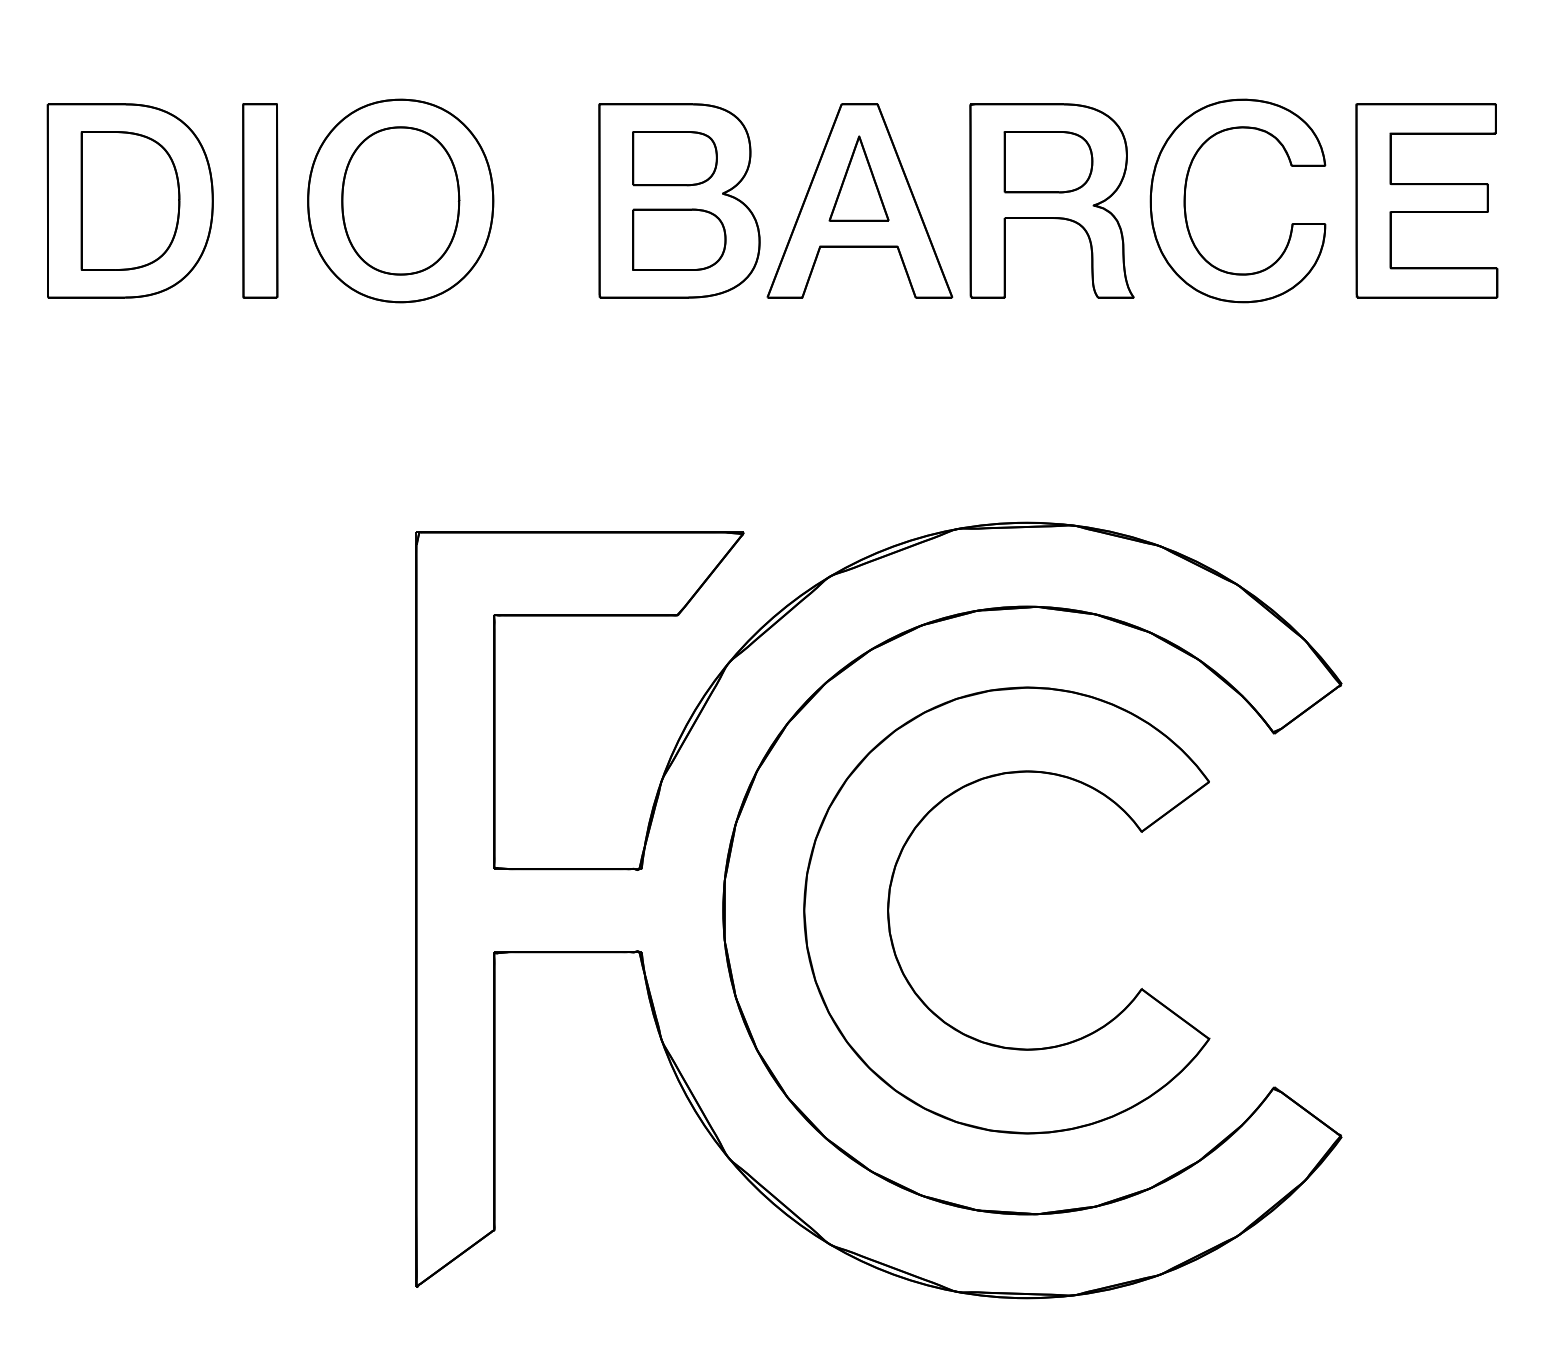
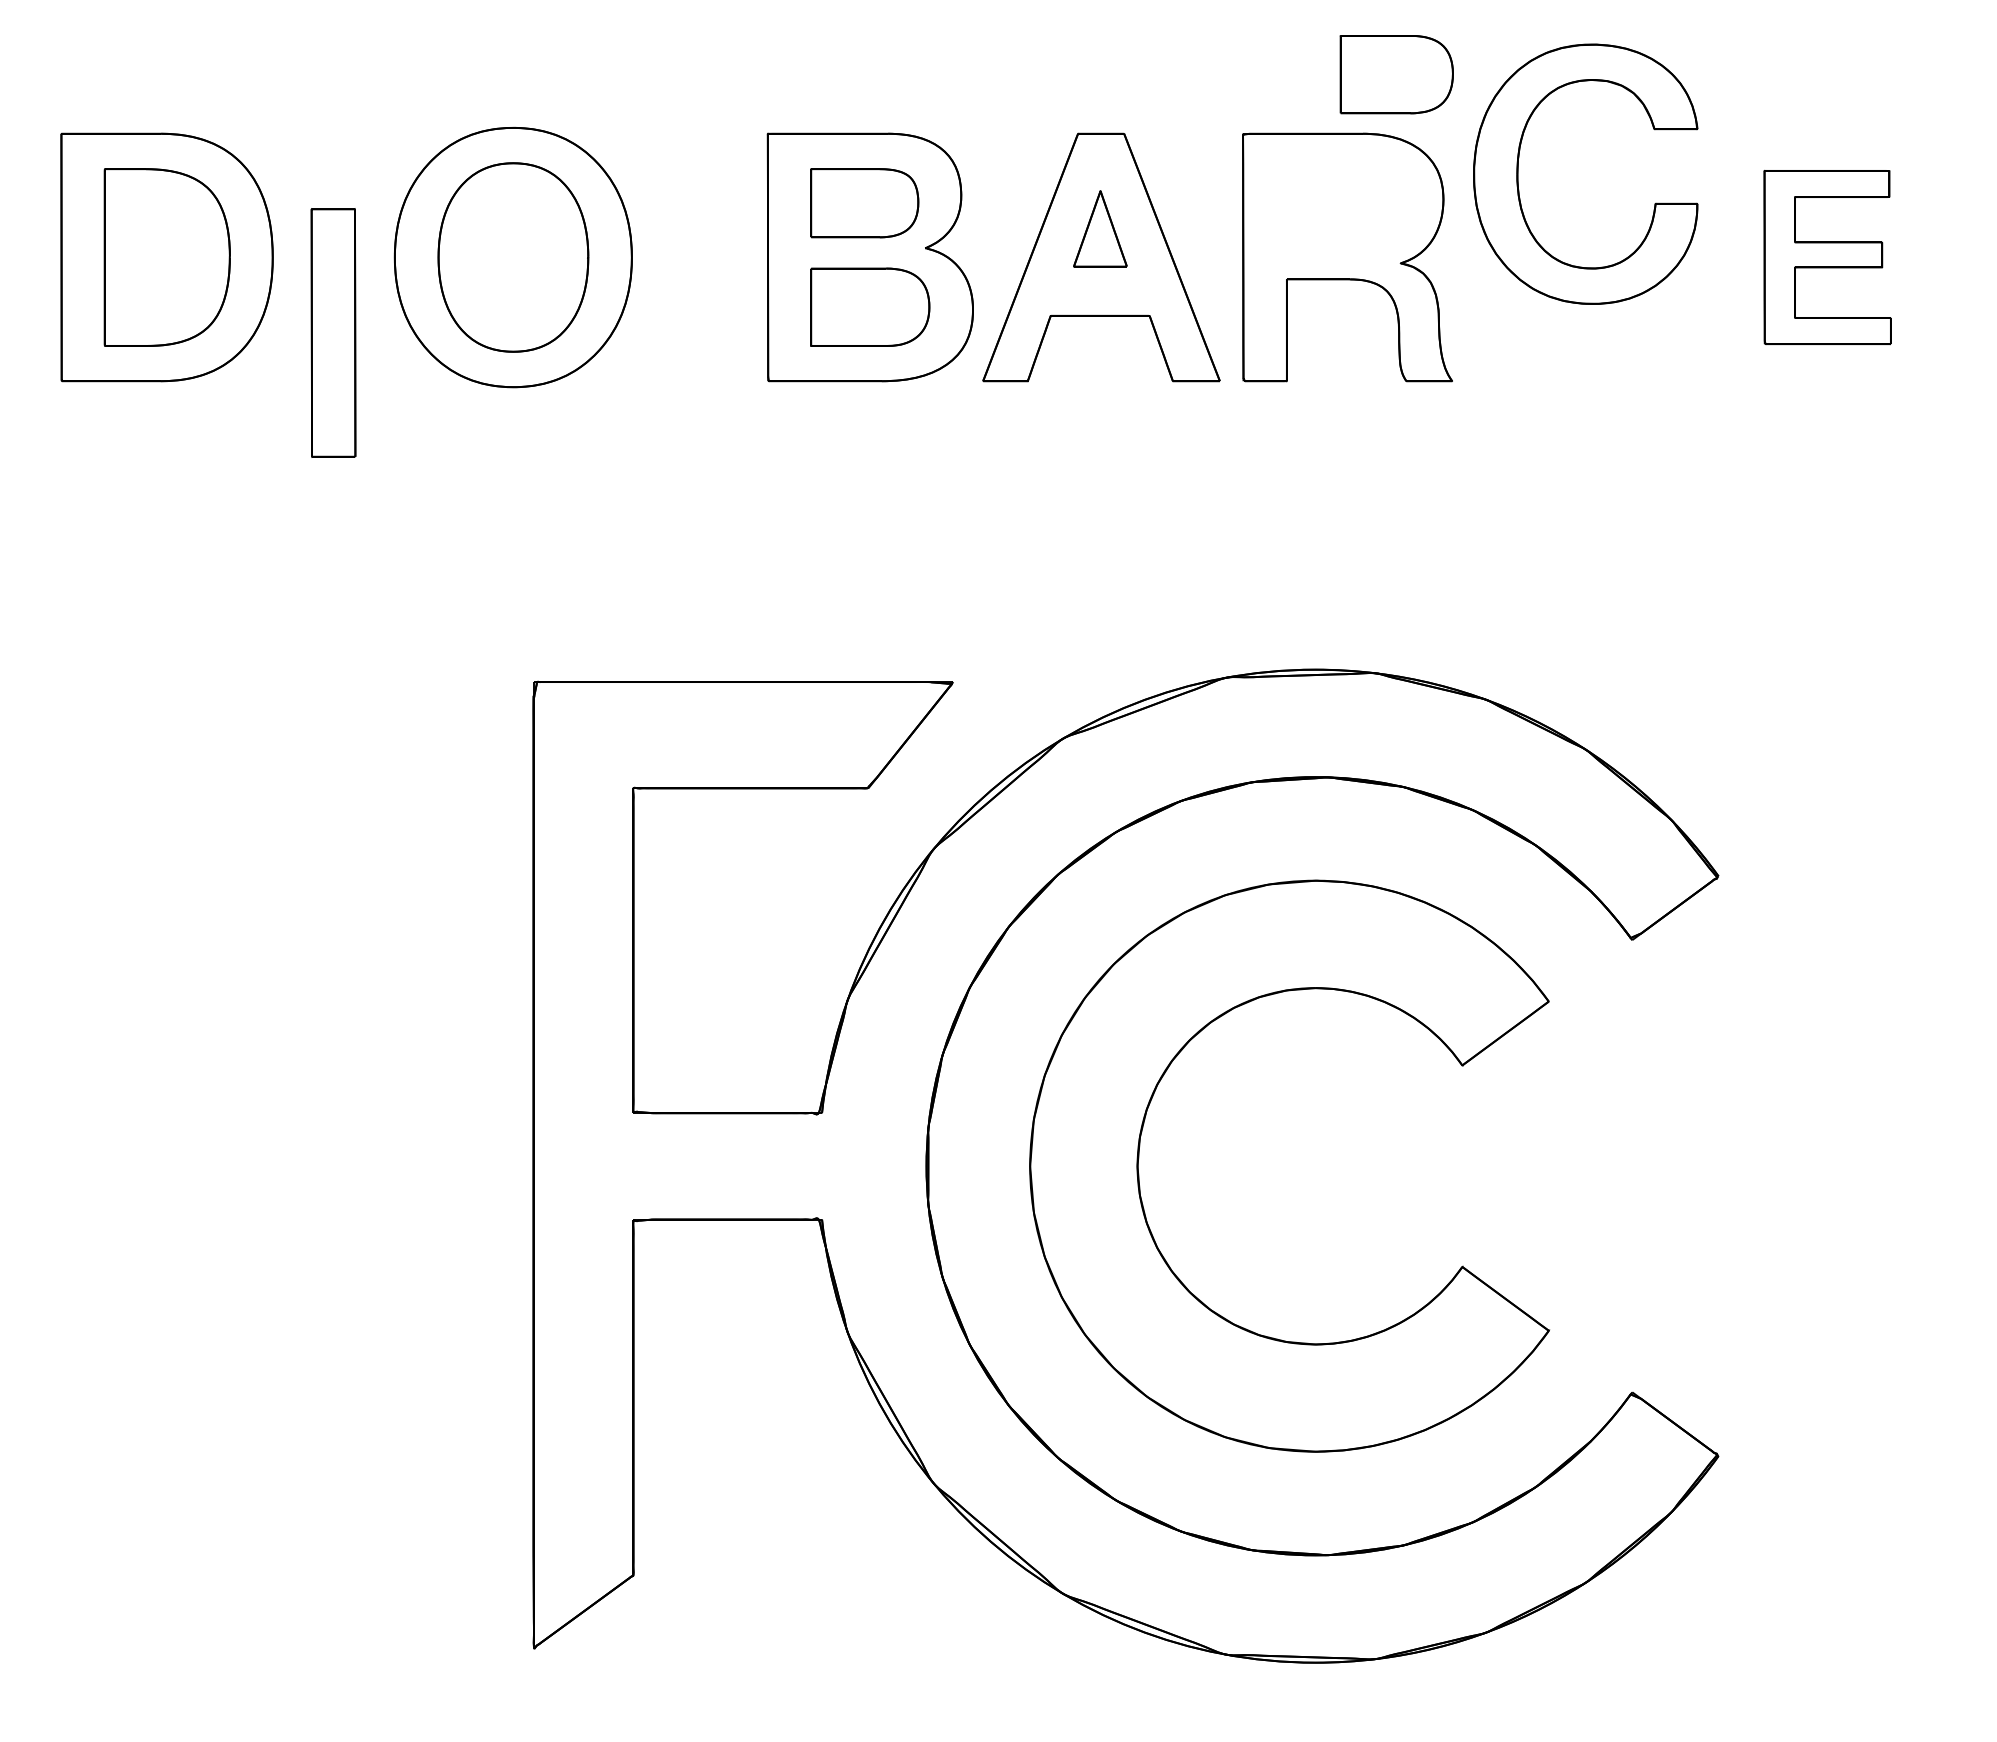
part: (1048, 162) -> (1396, 75), moved
part: (858, 178) -> (1099, 228), size x0.7
part: (260, 200) -> (333, 332), moved
part: (1185, 200) -> (1518, 173), moved
part: (1426, 200) -> (1827, 256), size x0.7

